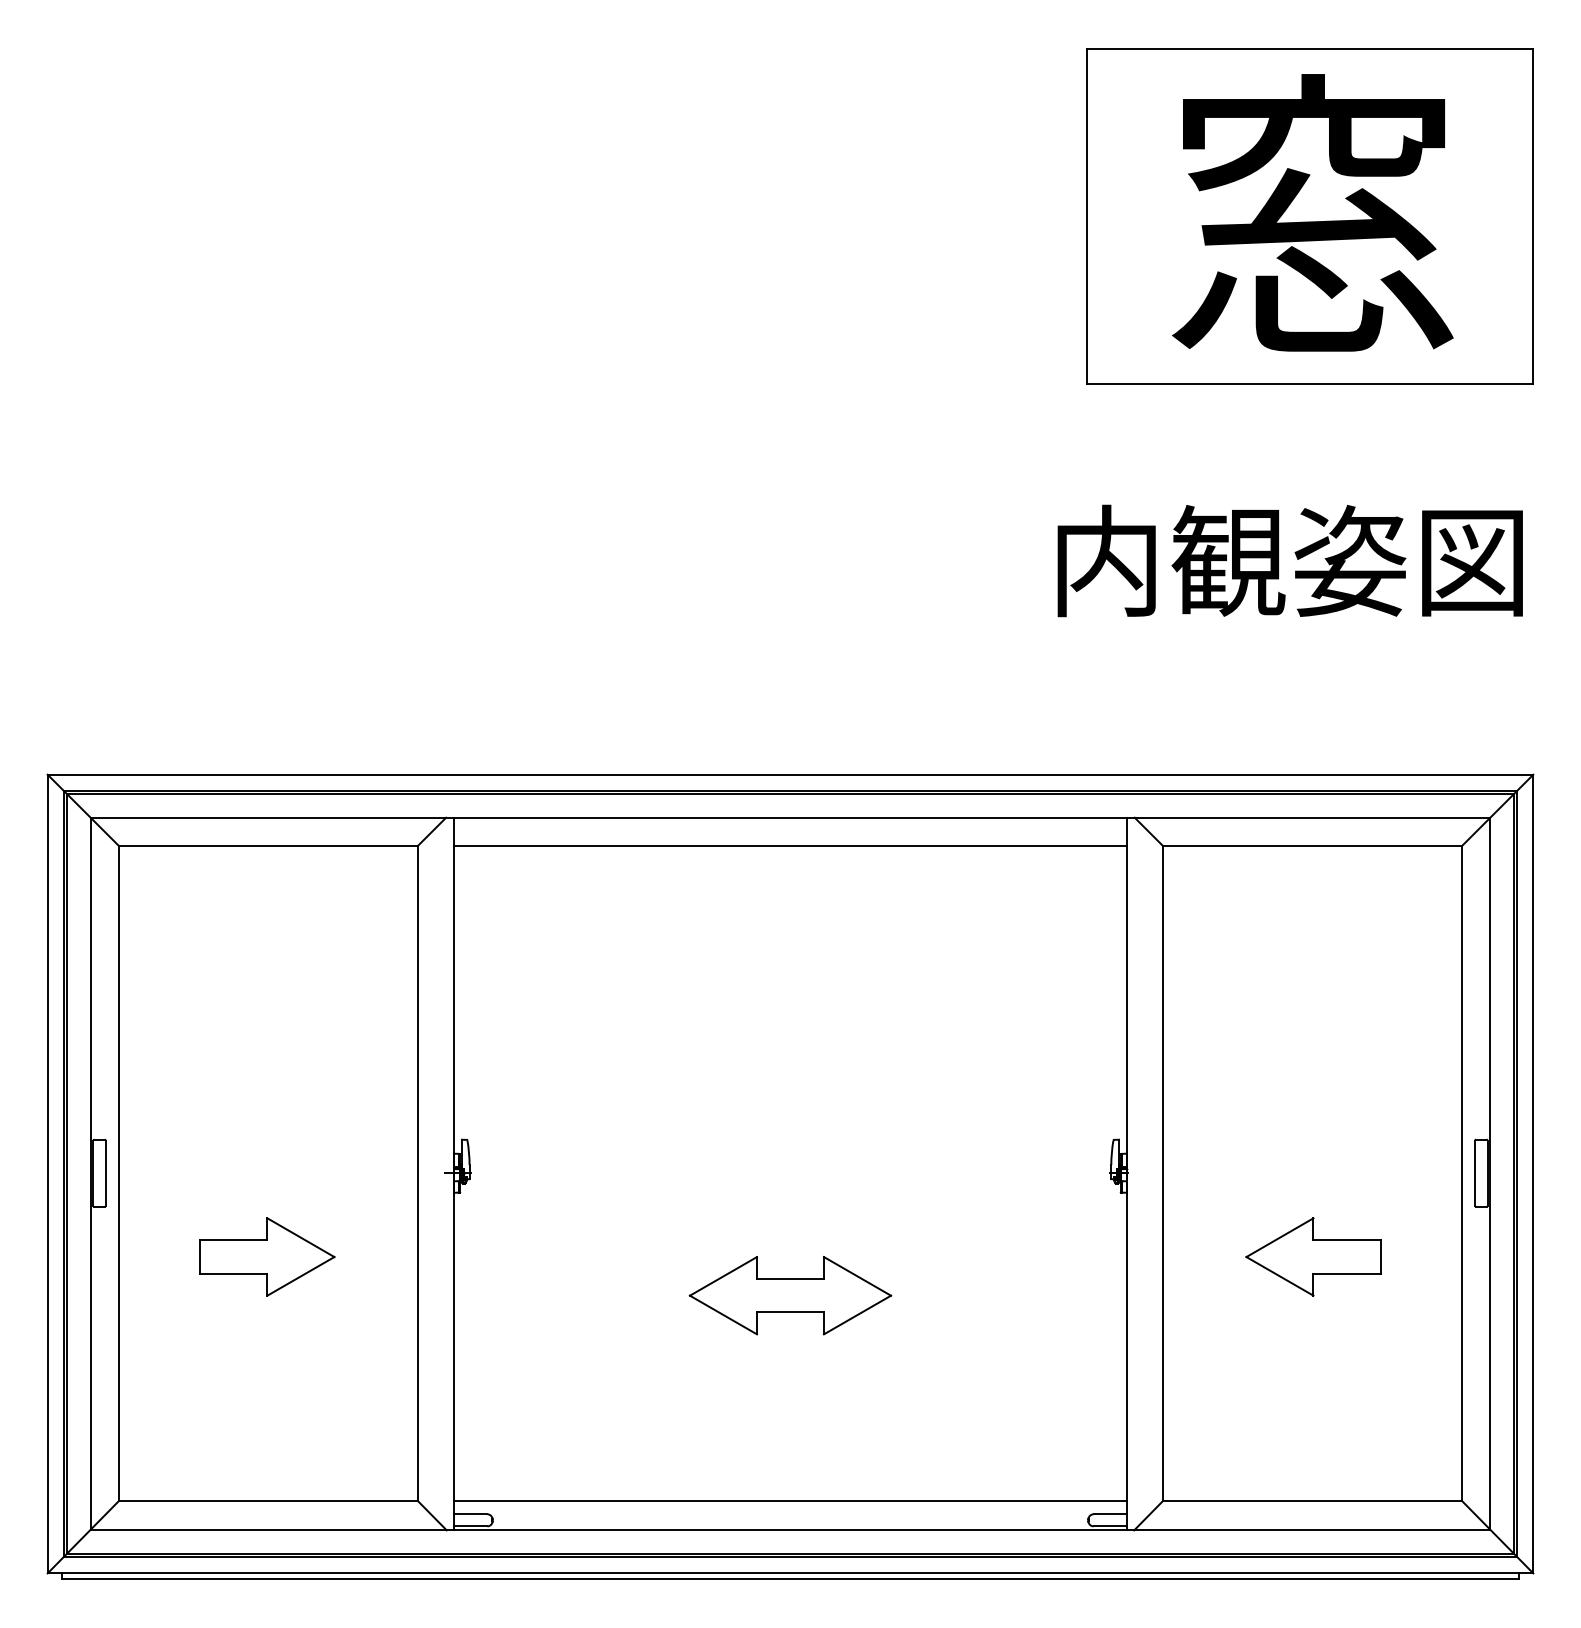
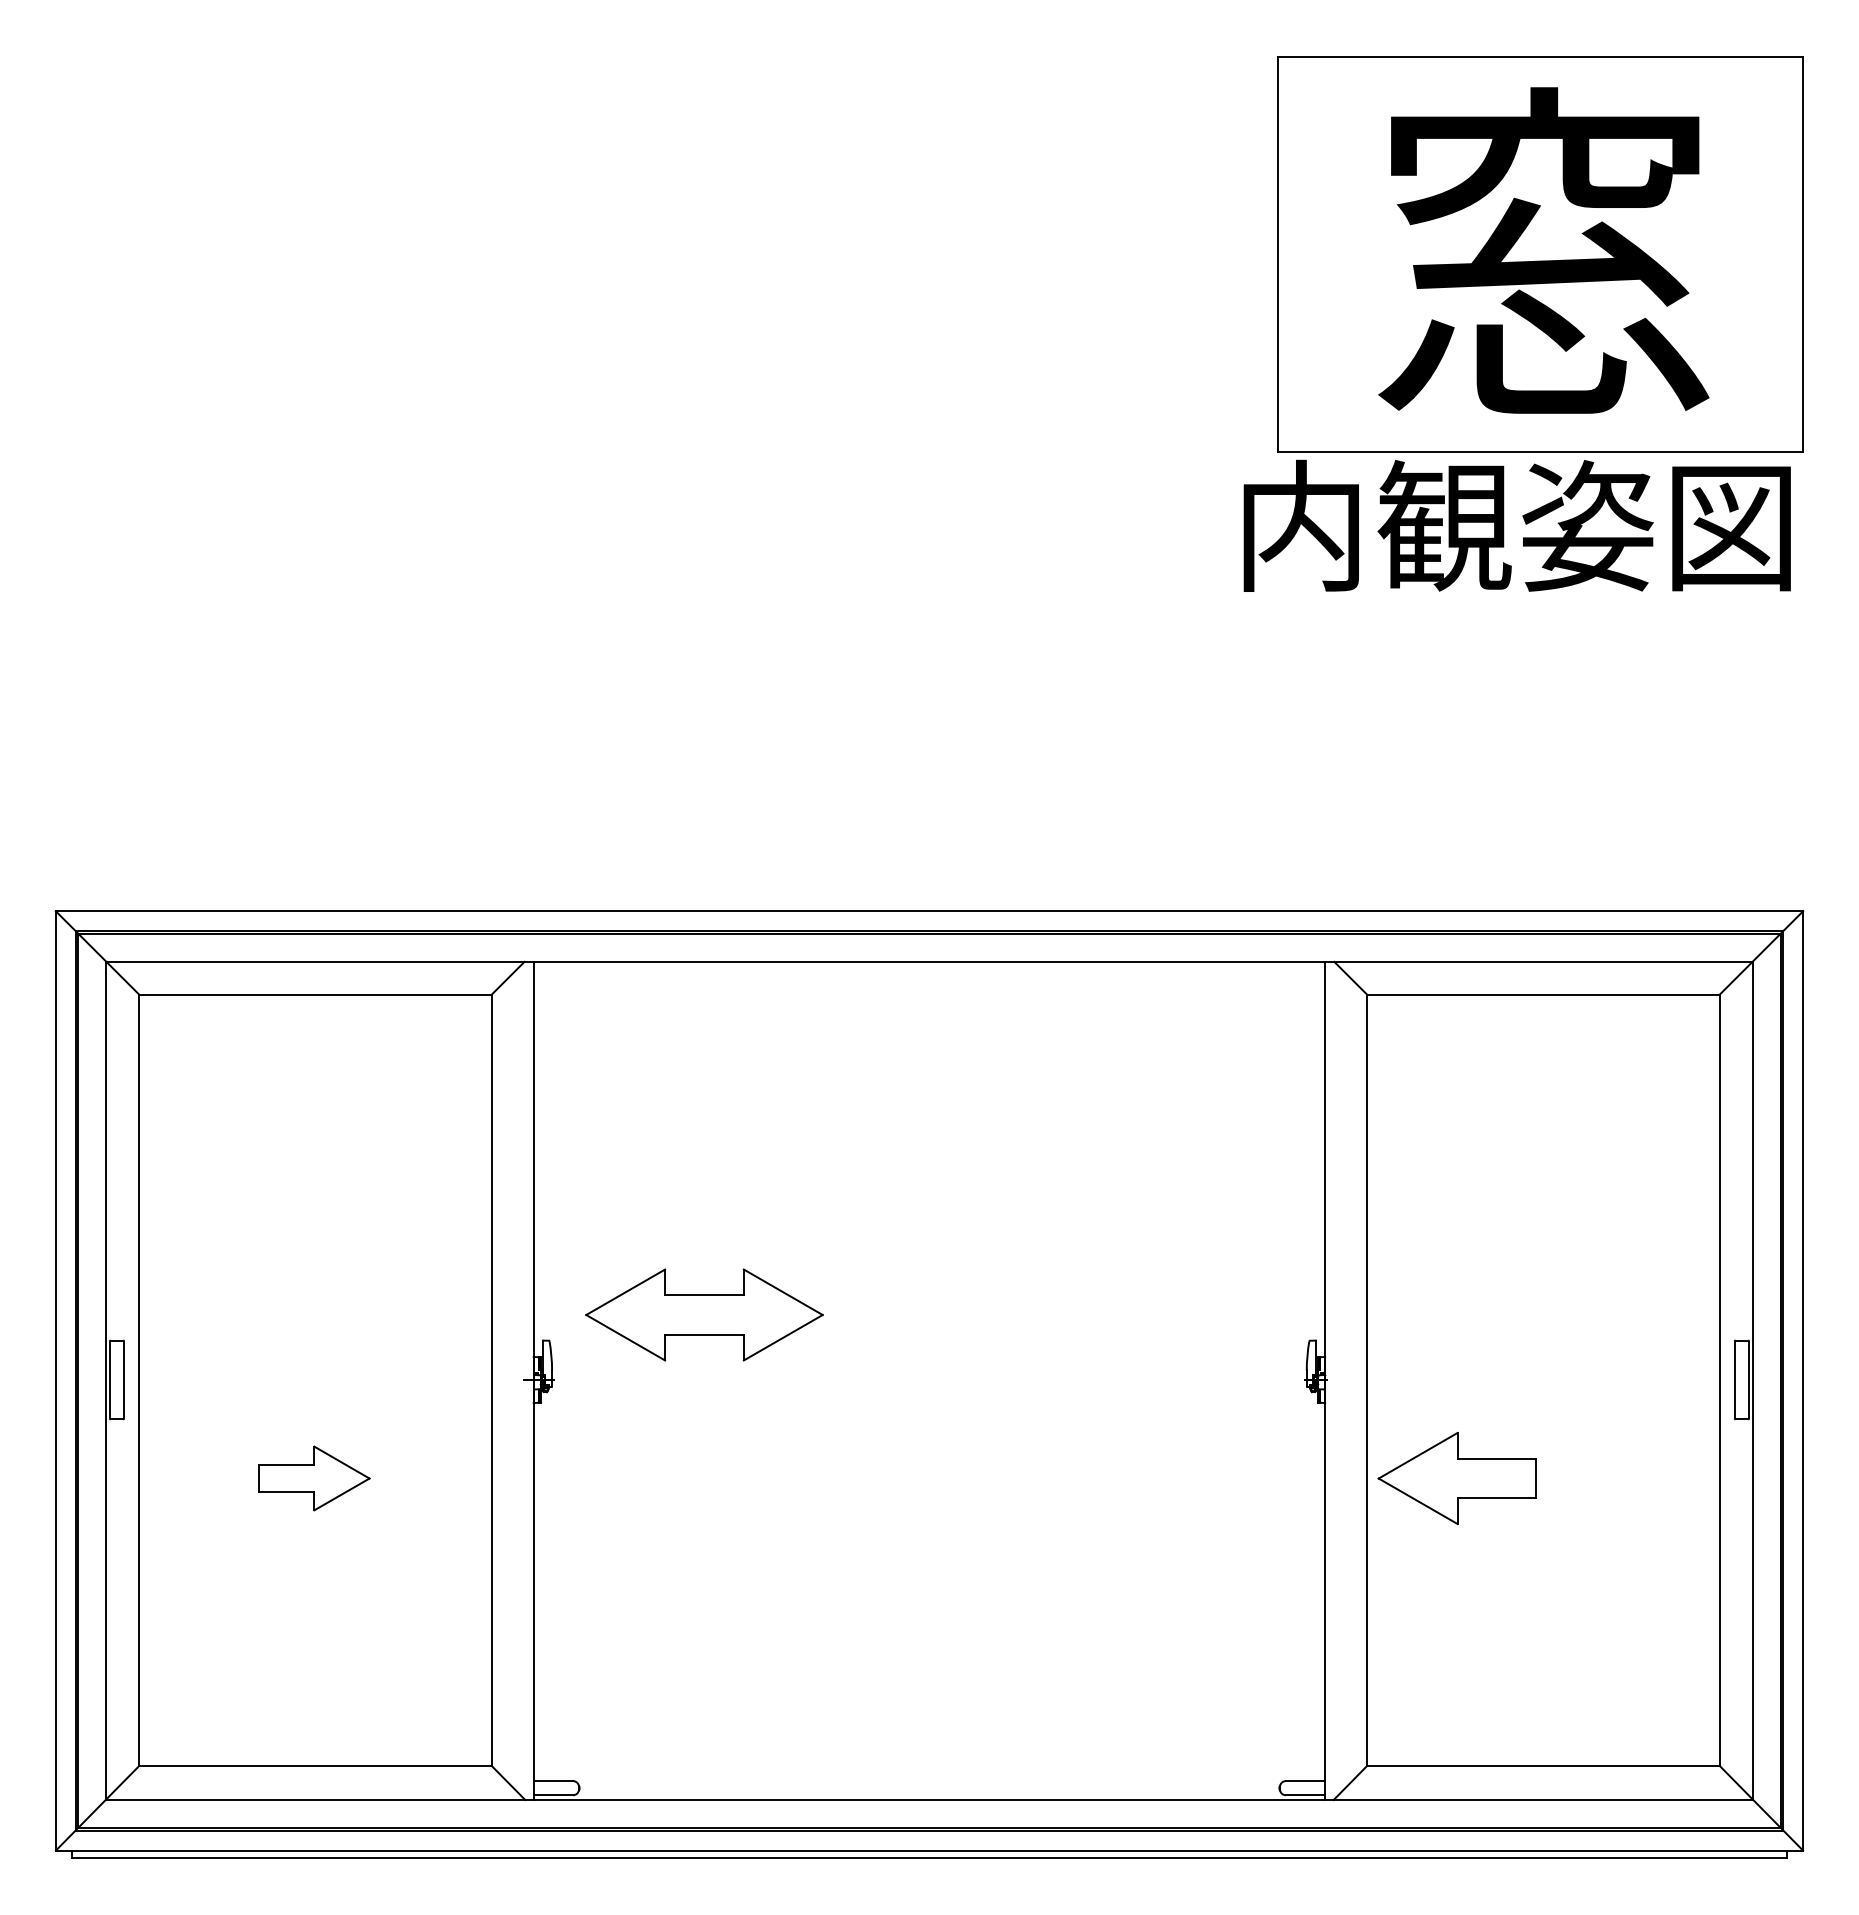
text: (1289, 560) -> (1516, 525), moved
line: (790, 845) -> (929, 994), removed
part: (1312, 1256) -> (1456, 1477), moved
part: (267, 1257) -> (314, 1478), size x0.7
part: (790, 1295) -> (704, 1314), moved
line: (790, 1501) -> (929, 1765), removed

